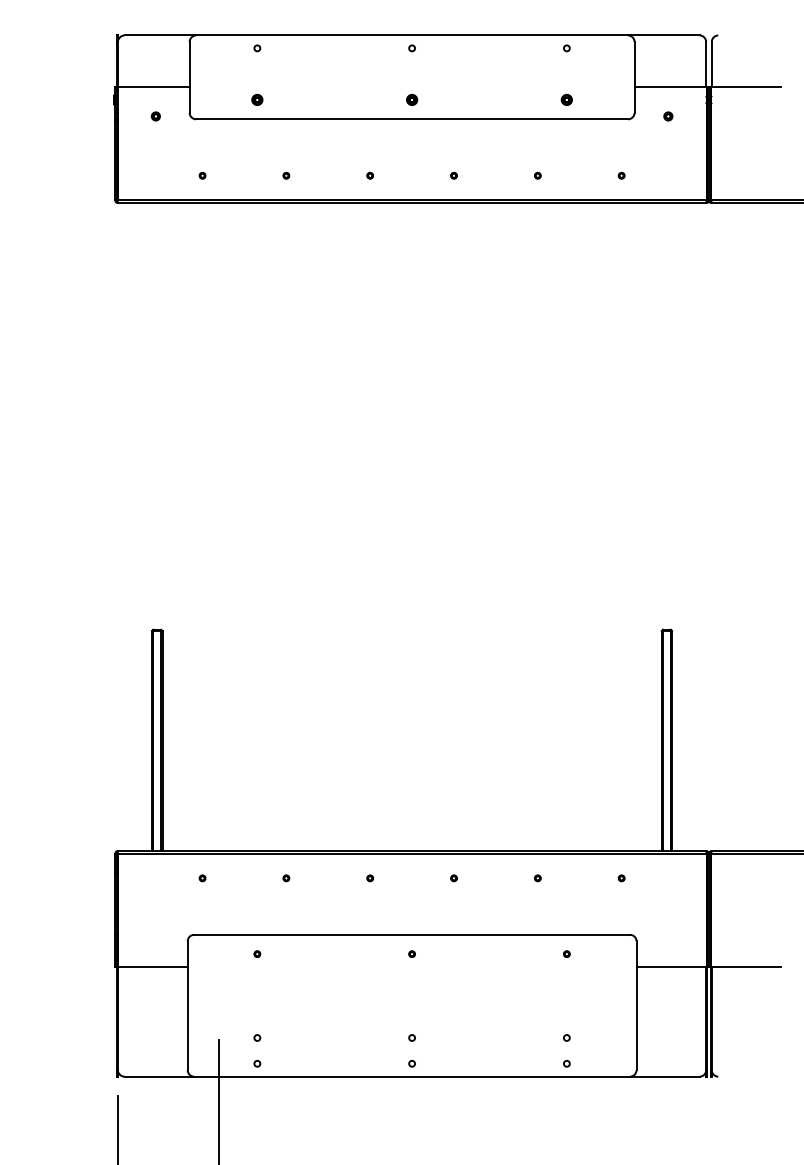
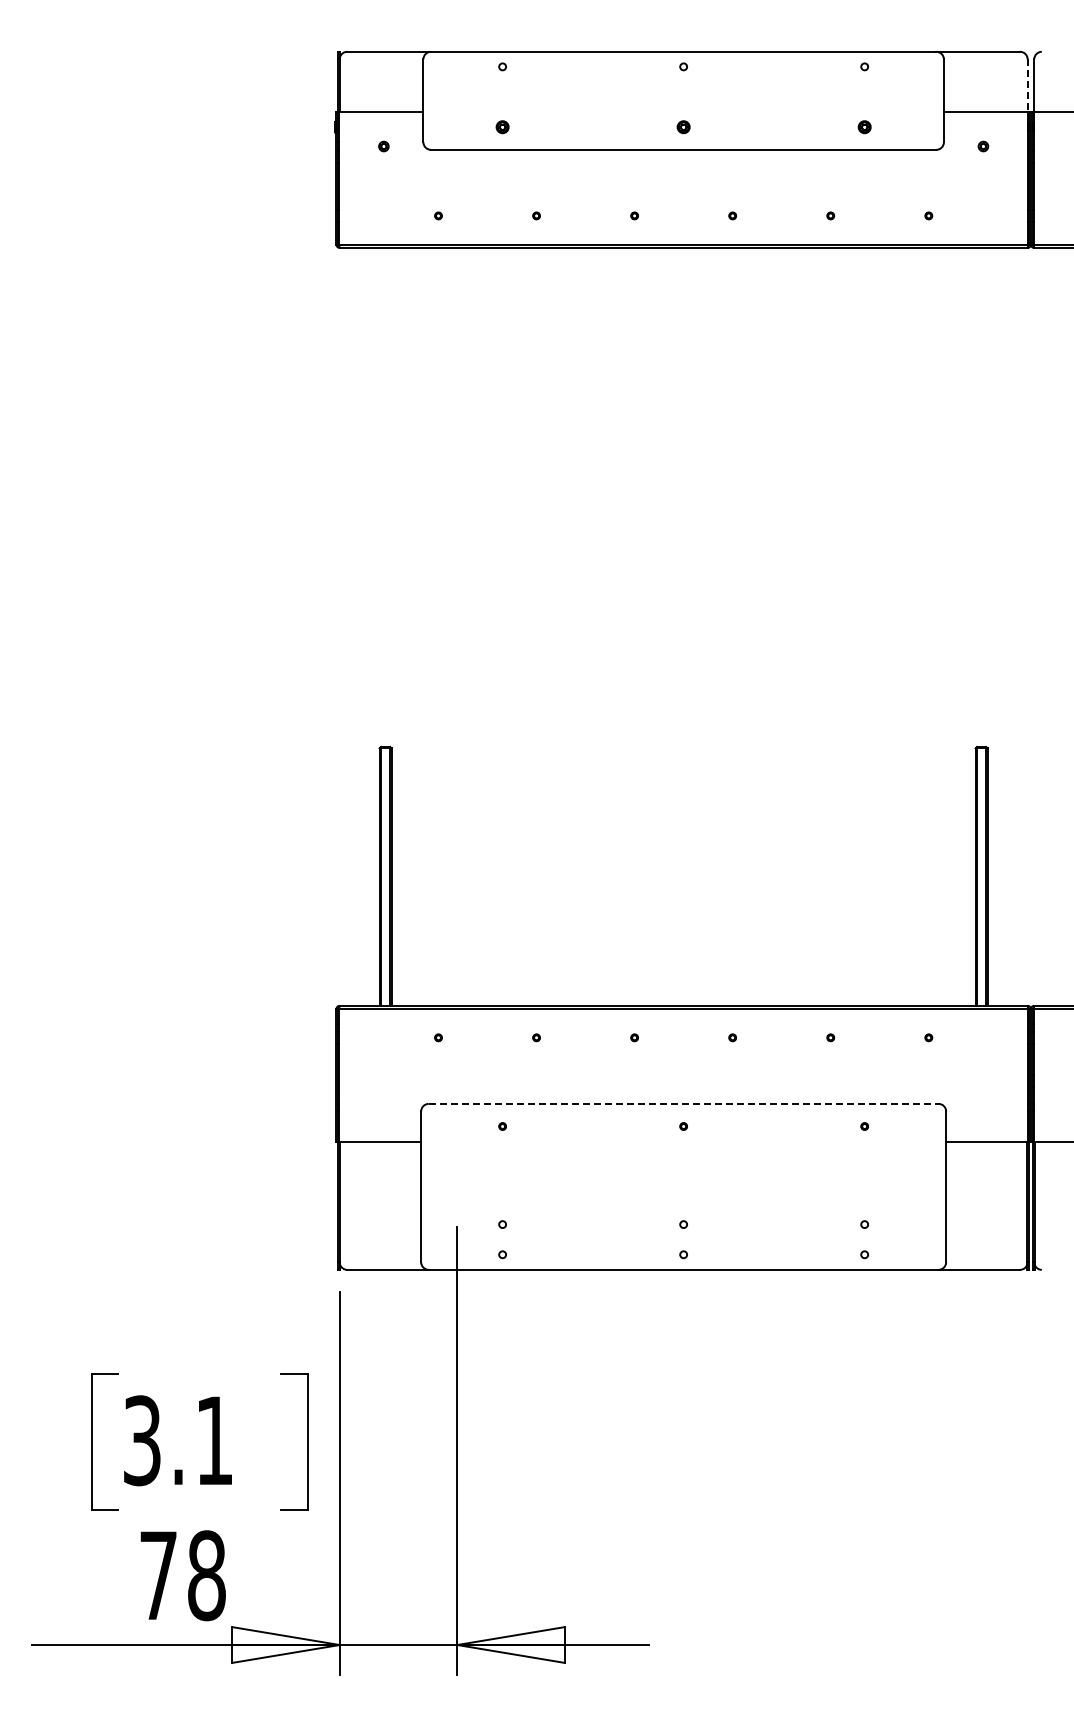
line: (706, 65) -> (1027, 86), solid -> dashed
line: (411, 934) -> (683, 1103), solid -> dashed

